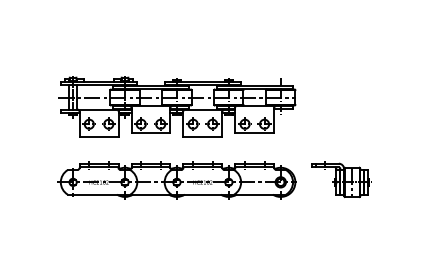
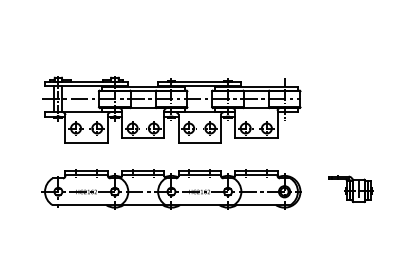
part: (341, 179) -> (350, 188), size x0.7

